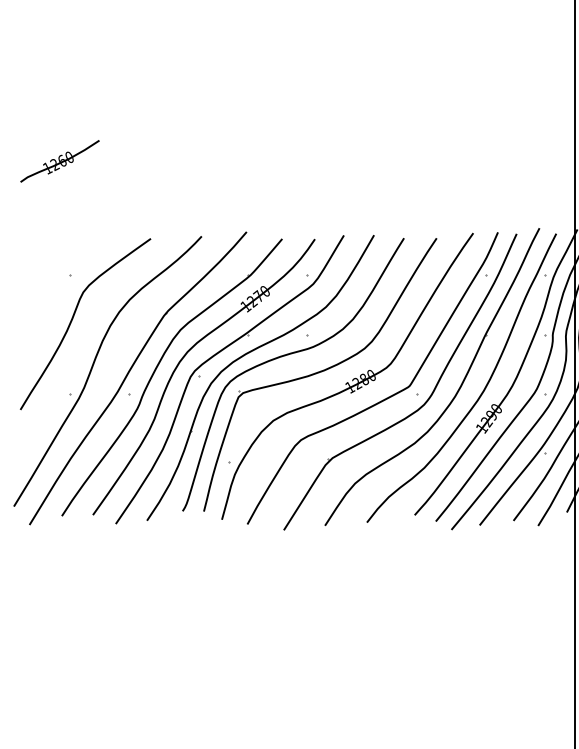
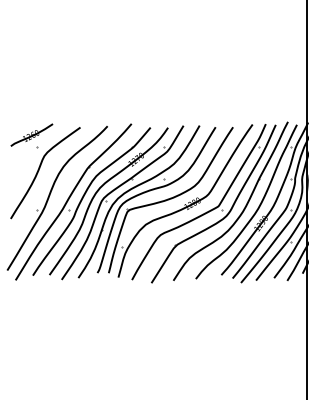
part: (59, 160) -> (31, 134), moved

